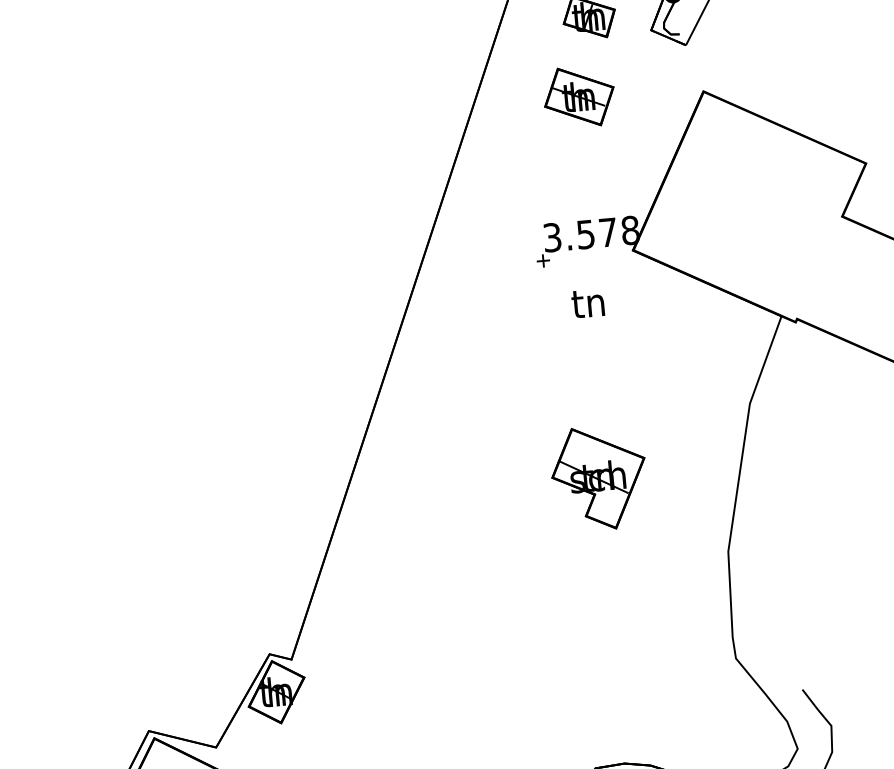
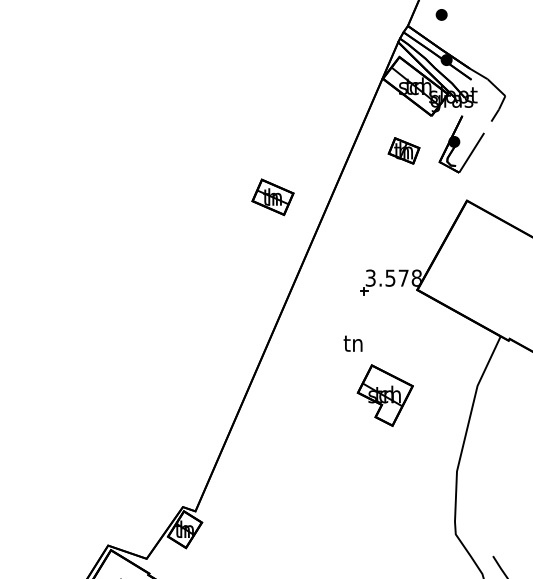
part: (578, 97) -> (272, 197), moved
text: (587, 303) -> (352, 343), moved
part: (597, 478) -> (384, 395), moved

